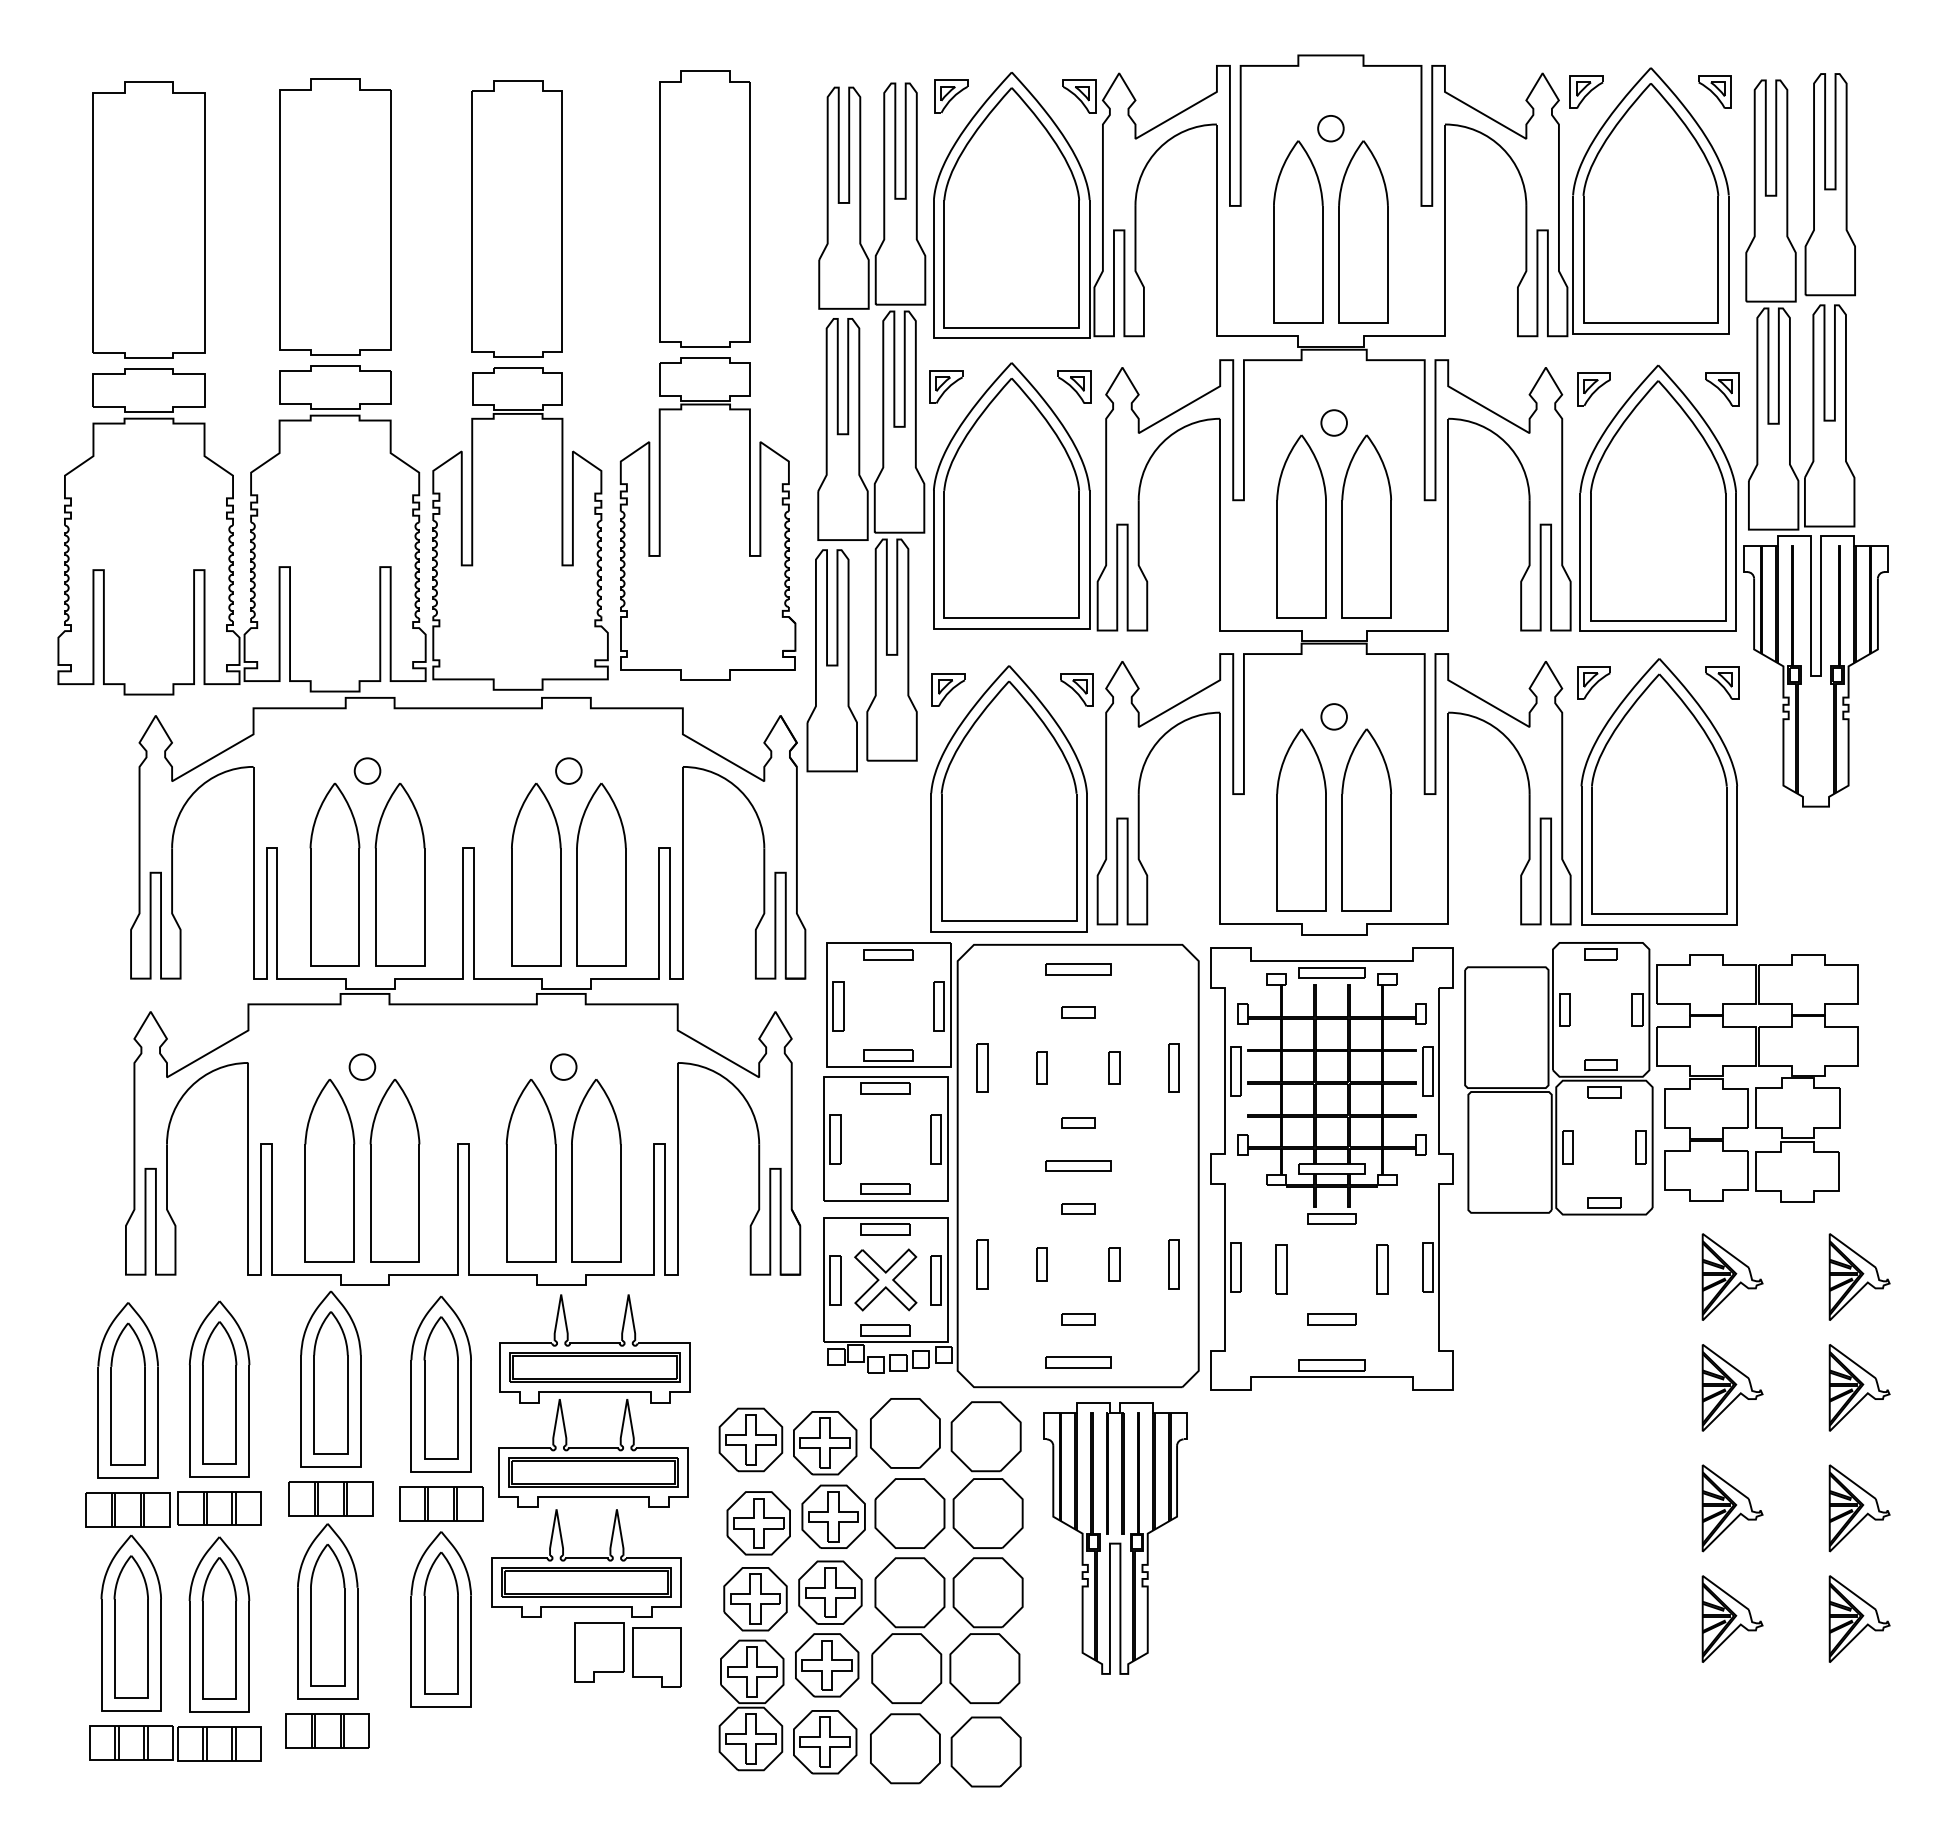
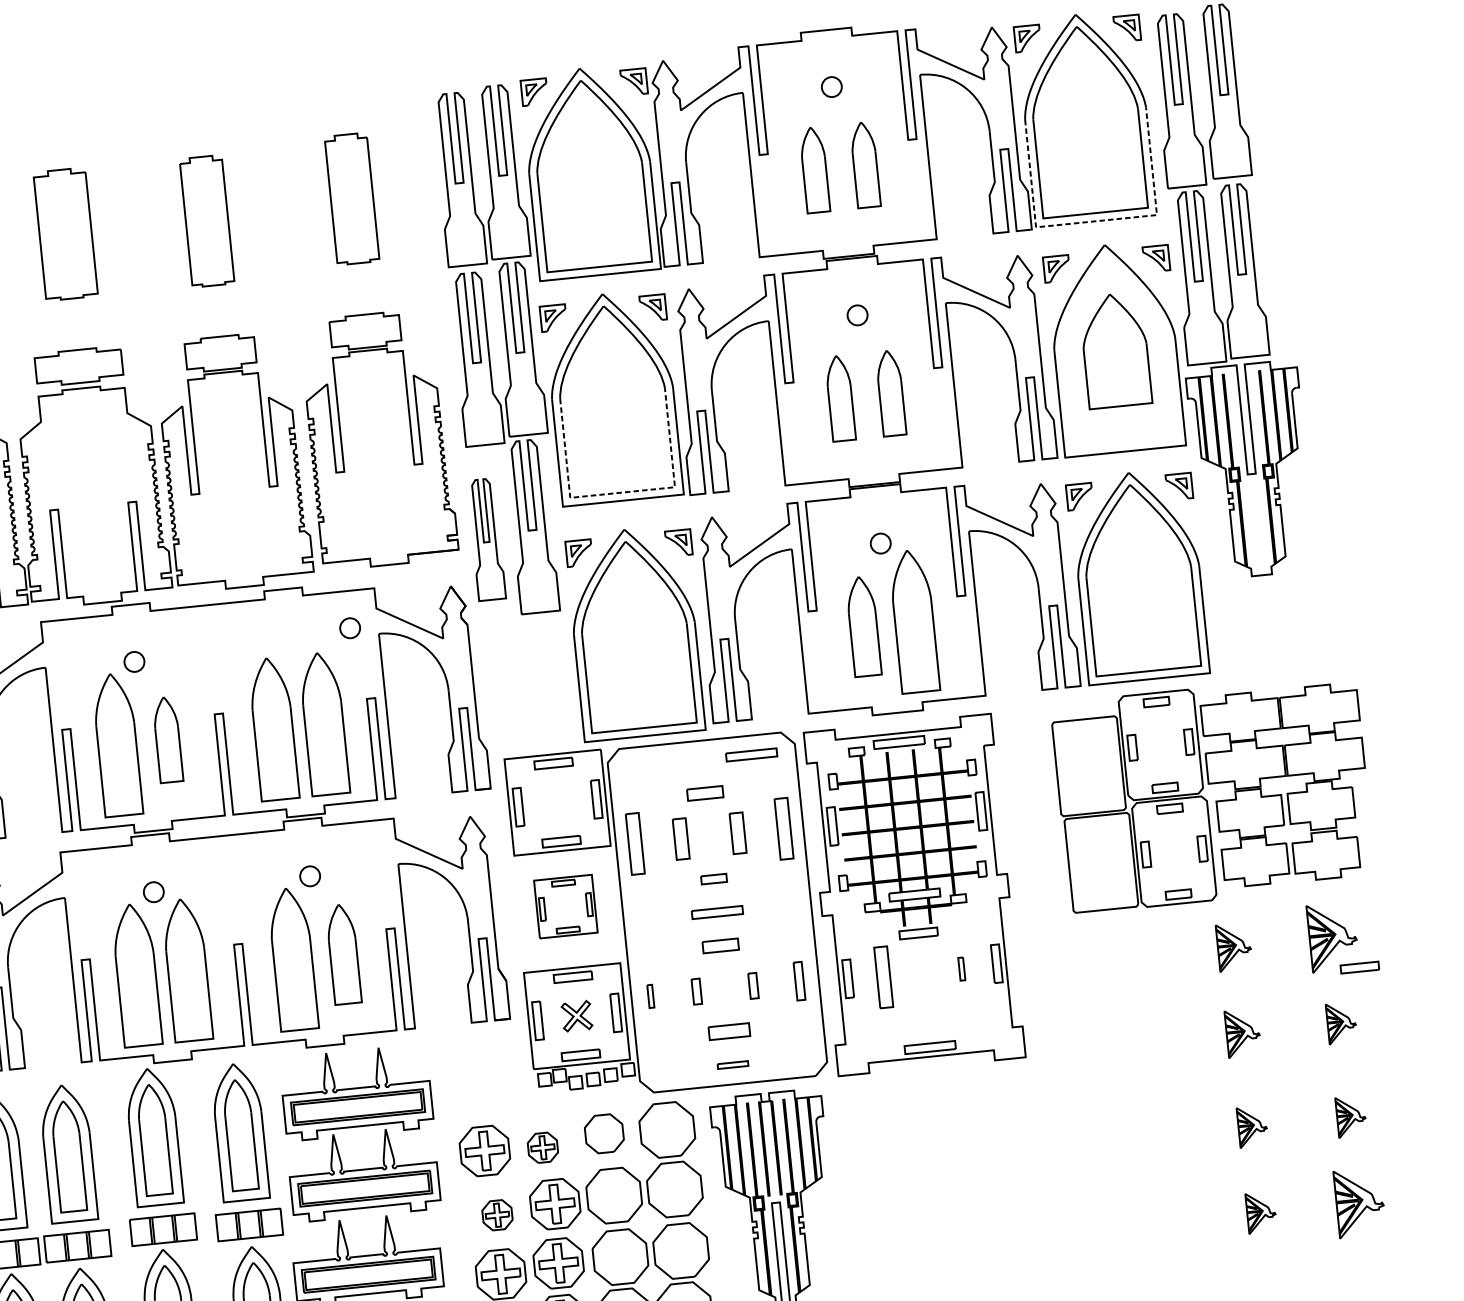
part: (704, 208) -> (351, 198), size x0.6
part: (335, 216) -> (65, 233), size x0.6
part: (516, 218) -> (206, 221), size x0.6
part: (1298, 231) -> (814, 169), size x0.6
part: (1363, 231) -> (865, 164), size x0.6
line: (1650, 333) -> (1096, 220), solid -> dashed
part: (1658, 500) -> (1115, 349), size x0.6
part: (1301, 526) -> (840, 398), size x0.6
part: (1366, 526) -> (890, 393), size x0.6
line: (1012, 618) -> (623, 492), solid -> dashed
part: (831, 660) -> (485, 539), size x0.7
circle: (568, 770) -> (349, 627), moved
part: (1301, 819) -> (863, 625), size x0.7
part: (399, 874) -> (167, 739), size x0.6
part: (1078, 969) -> (751, 754), moved
part: (1078, 1012) -> (705, 793), size x1.4
part: (982, 1067) -> (635, 843), size x1.6
part: (1041, 1067) -> (681, 838), size x1.6
part: (1114, 1067) -> (737, 833), size x1.6
part: (1173, 1067) -> (783, 828), size x1.6
part: (1664, 1088) -> (1216, 801), moved
part: (885, 1138) -> (565, 906), size x0.6
part: (596, 1170) -> (343, 954), size x0.7
part: (1078, 1208) -> (721, 945), size x1.4
part: (982, 1264) -> (650, 996), size x0.6
part: (1281, 1269) -> (883, 976), size x1.6
part: (1382, 1269) -> (961, 968), size x0.6
part: (1732, 1276) -> (1234, 946), size x0.7
part: (885, 1279) -> (576, 1015), size x0.6
part: (1078, 1319) -> (729, 1031), size x1.6
part: (1331, 1319) -> (1359, 967), moved
part: (1078, 1362) -> (733, 1065), size x0.6
part: (1732, 1387) -> (1242, 1032), size x0.7
part: (1859, 1387) -> (1341, 1022), size x0.6
part: (905, 1433) -> (604, 1133), size x0.7
part: (825, 1443) -> (543, 1147), size x0.6
part: (1732, 1508) -> (1252, 1126), size x0.6
part: (1859, 1508) -> (1351, 1116), size x0.6
part: (758, 1523) -> (497, 1215), size x0.6
part: (1732, 1618) -> (1261, 1212), size x0.6

